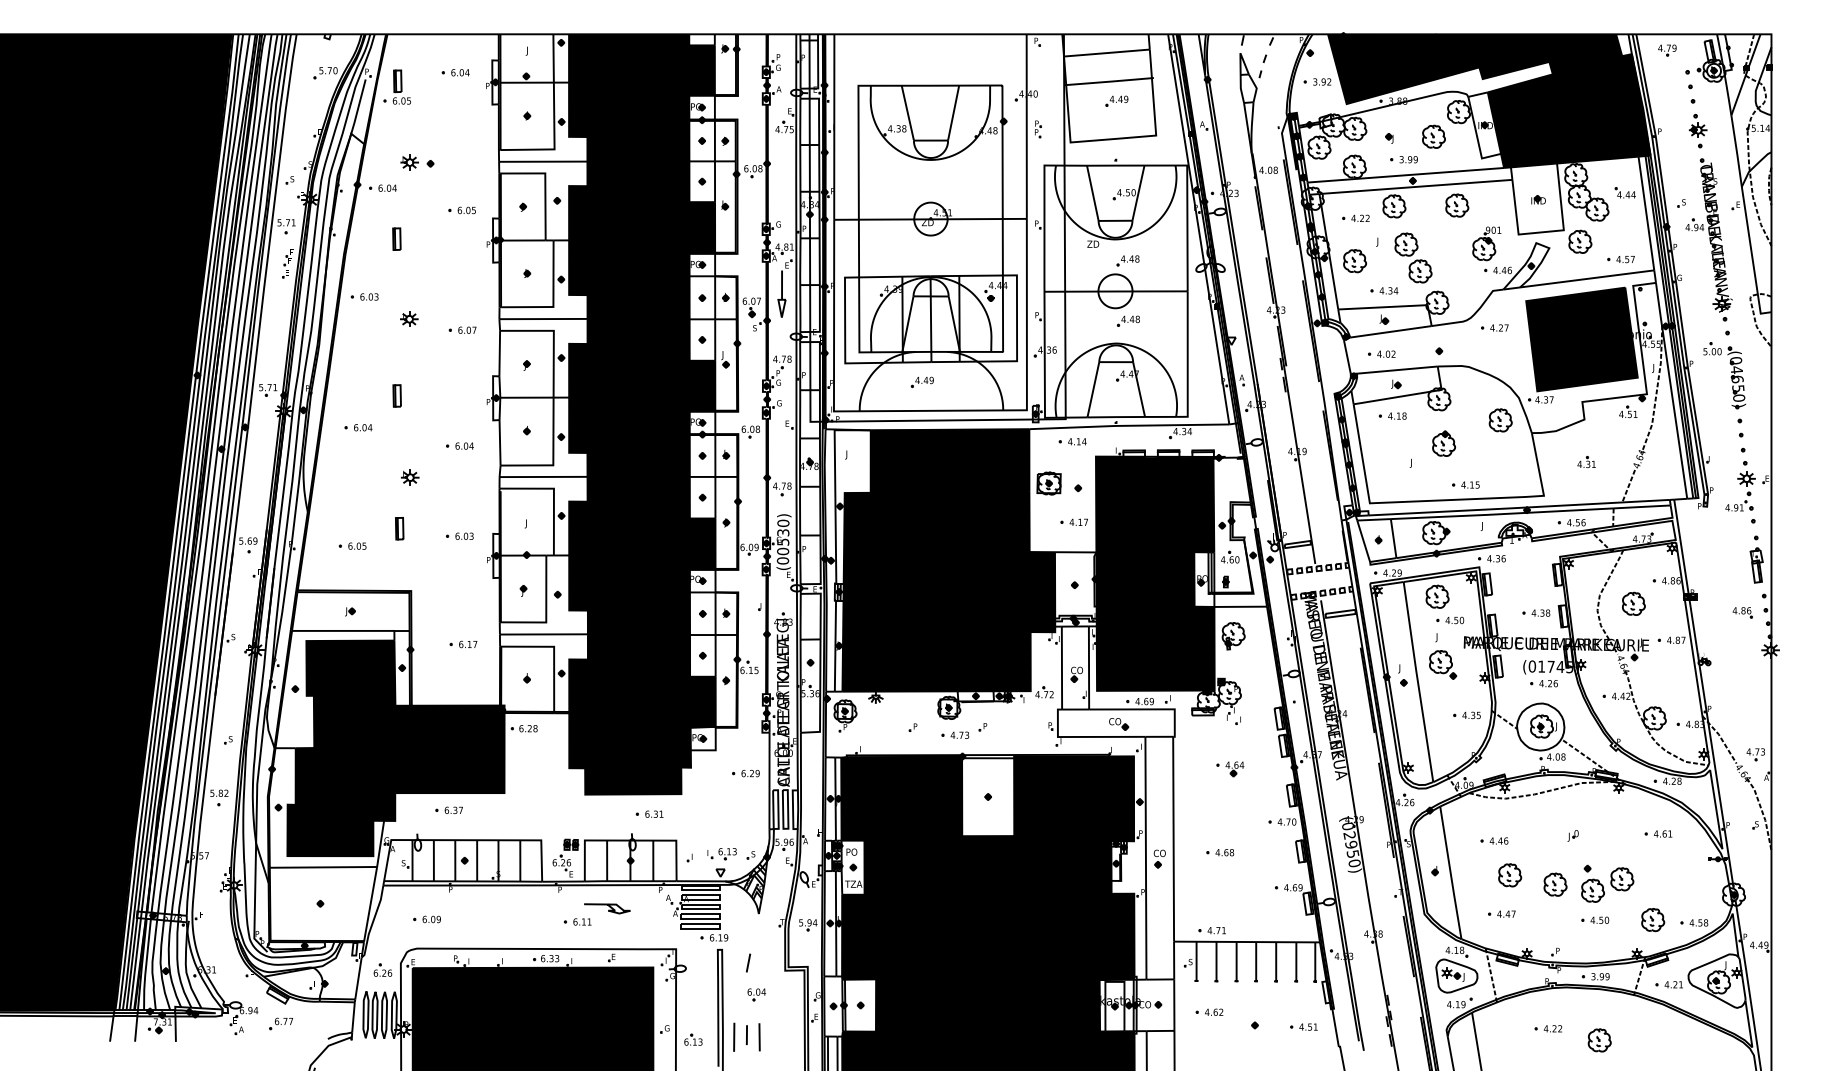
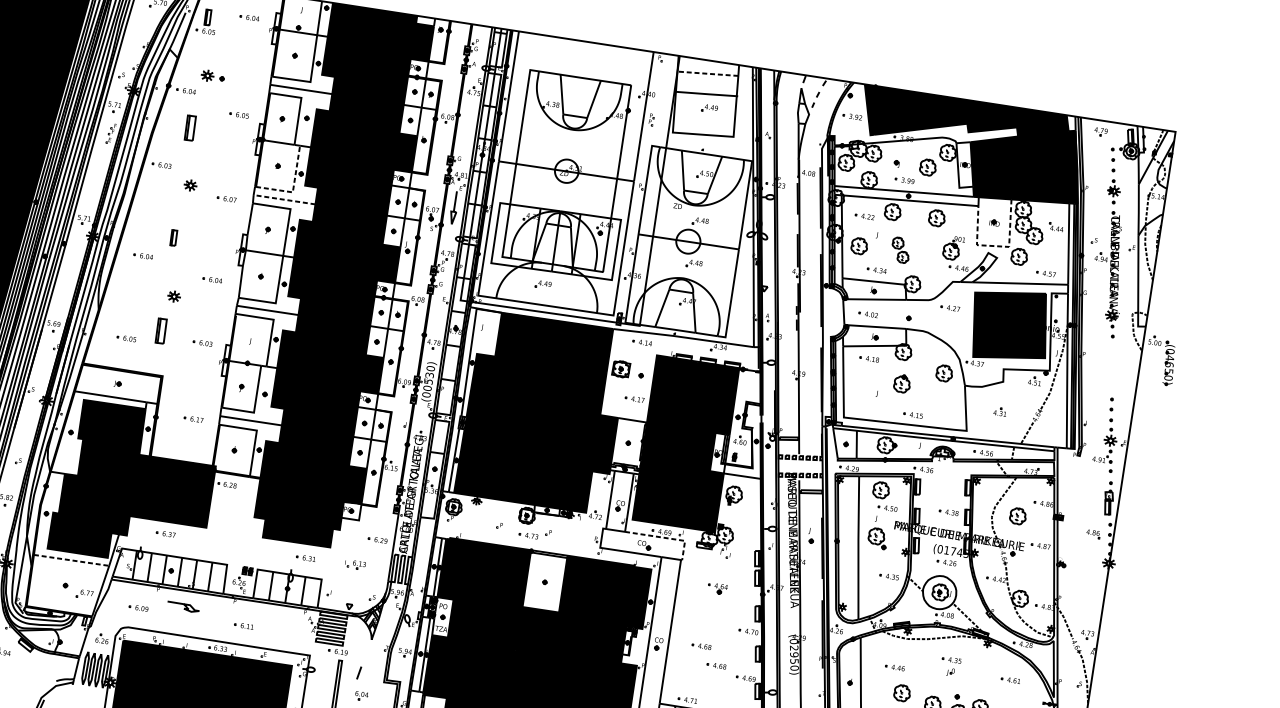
line: (1107, 53) -> (708, 74), solid -> dashed
line: (1547, 231) -> (997, 246), solid -> dashed
part: (396, 238) -> (190, 127), size x1.6
part: (1413, 257) -> (900, 249), size x0.7
line: (553, 300) -> (293, 187), solid -> dashed
line: (542, 319) -> (283, 199), solid -> dashed
part: (1730, 377) -> (1164, 362), moved
part: (399, 528) -> (161, 331), size x1.6
part: (1402, 675) -> (811, 535), moved
line: (1147, 709) -> (665, 538), solid -> dashed
part: (1571, 818) -> (951, 659), added
part: (721, 854) -> (354, 565), moved
line: (323, 867) -> (71, 560), solid -> dashed
part: (1245, 876) -> (716, 665), added
curve: (608, 909) -> (184, 607), moved
part: (280, 1023) -> (84, 594), moved

